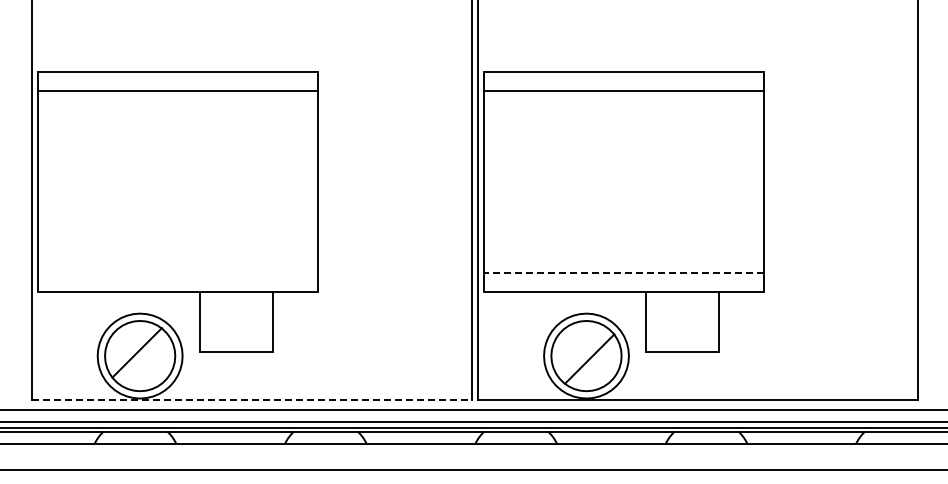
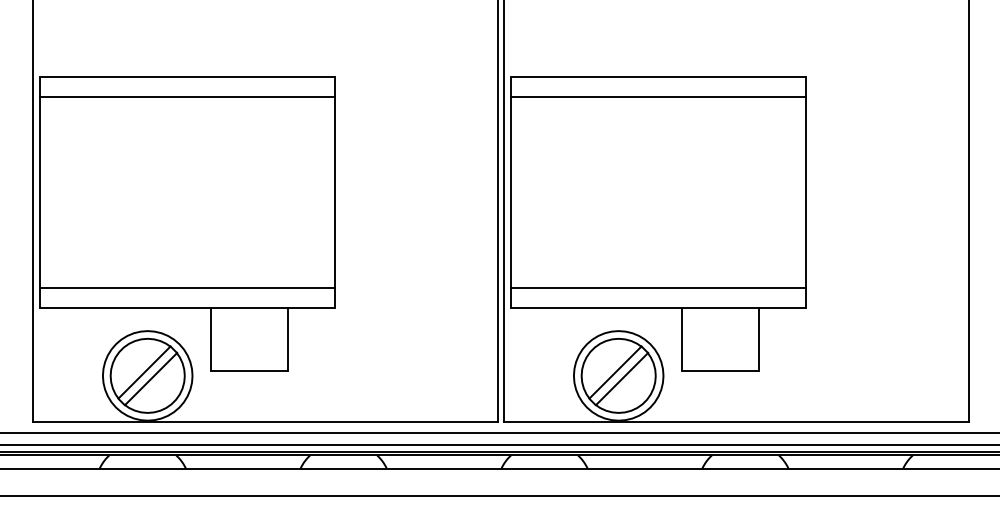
line: (177, 272) -> (187, 287), added
line: (624, 272) -> (658, 287), dashed -> solid
line: (583, 352) -> (615, 372), added
line: (143, 358) -> (151, 378), added
line: (252, 400) -> (266, 422), dashed -> solid

